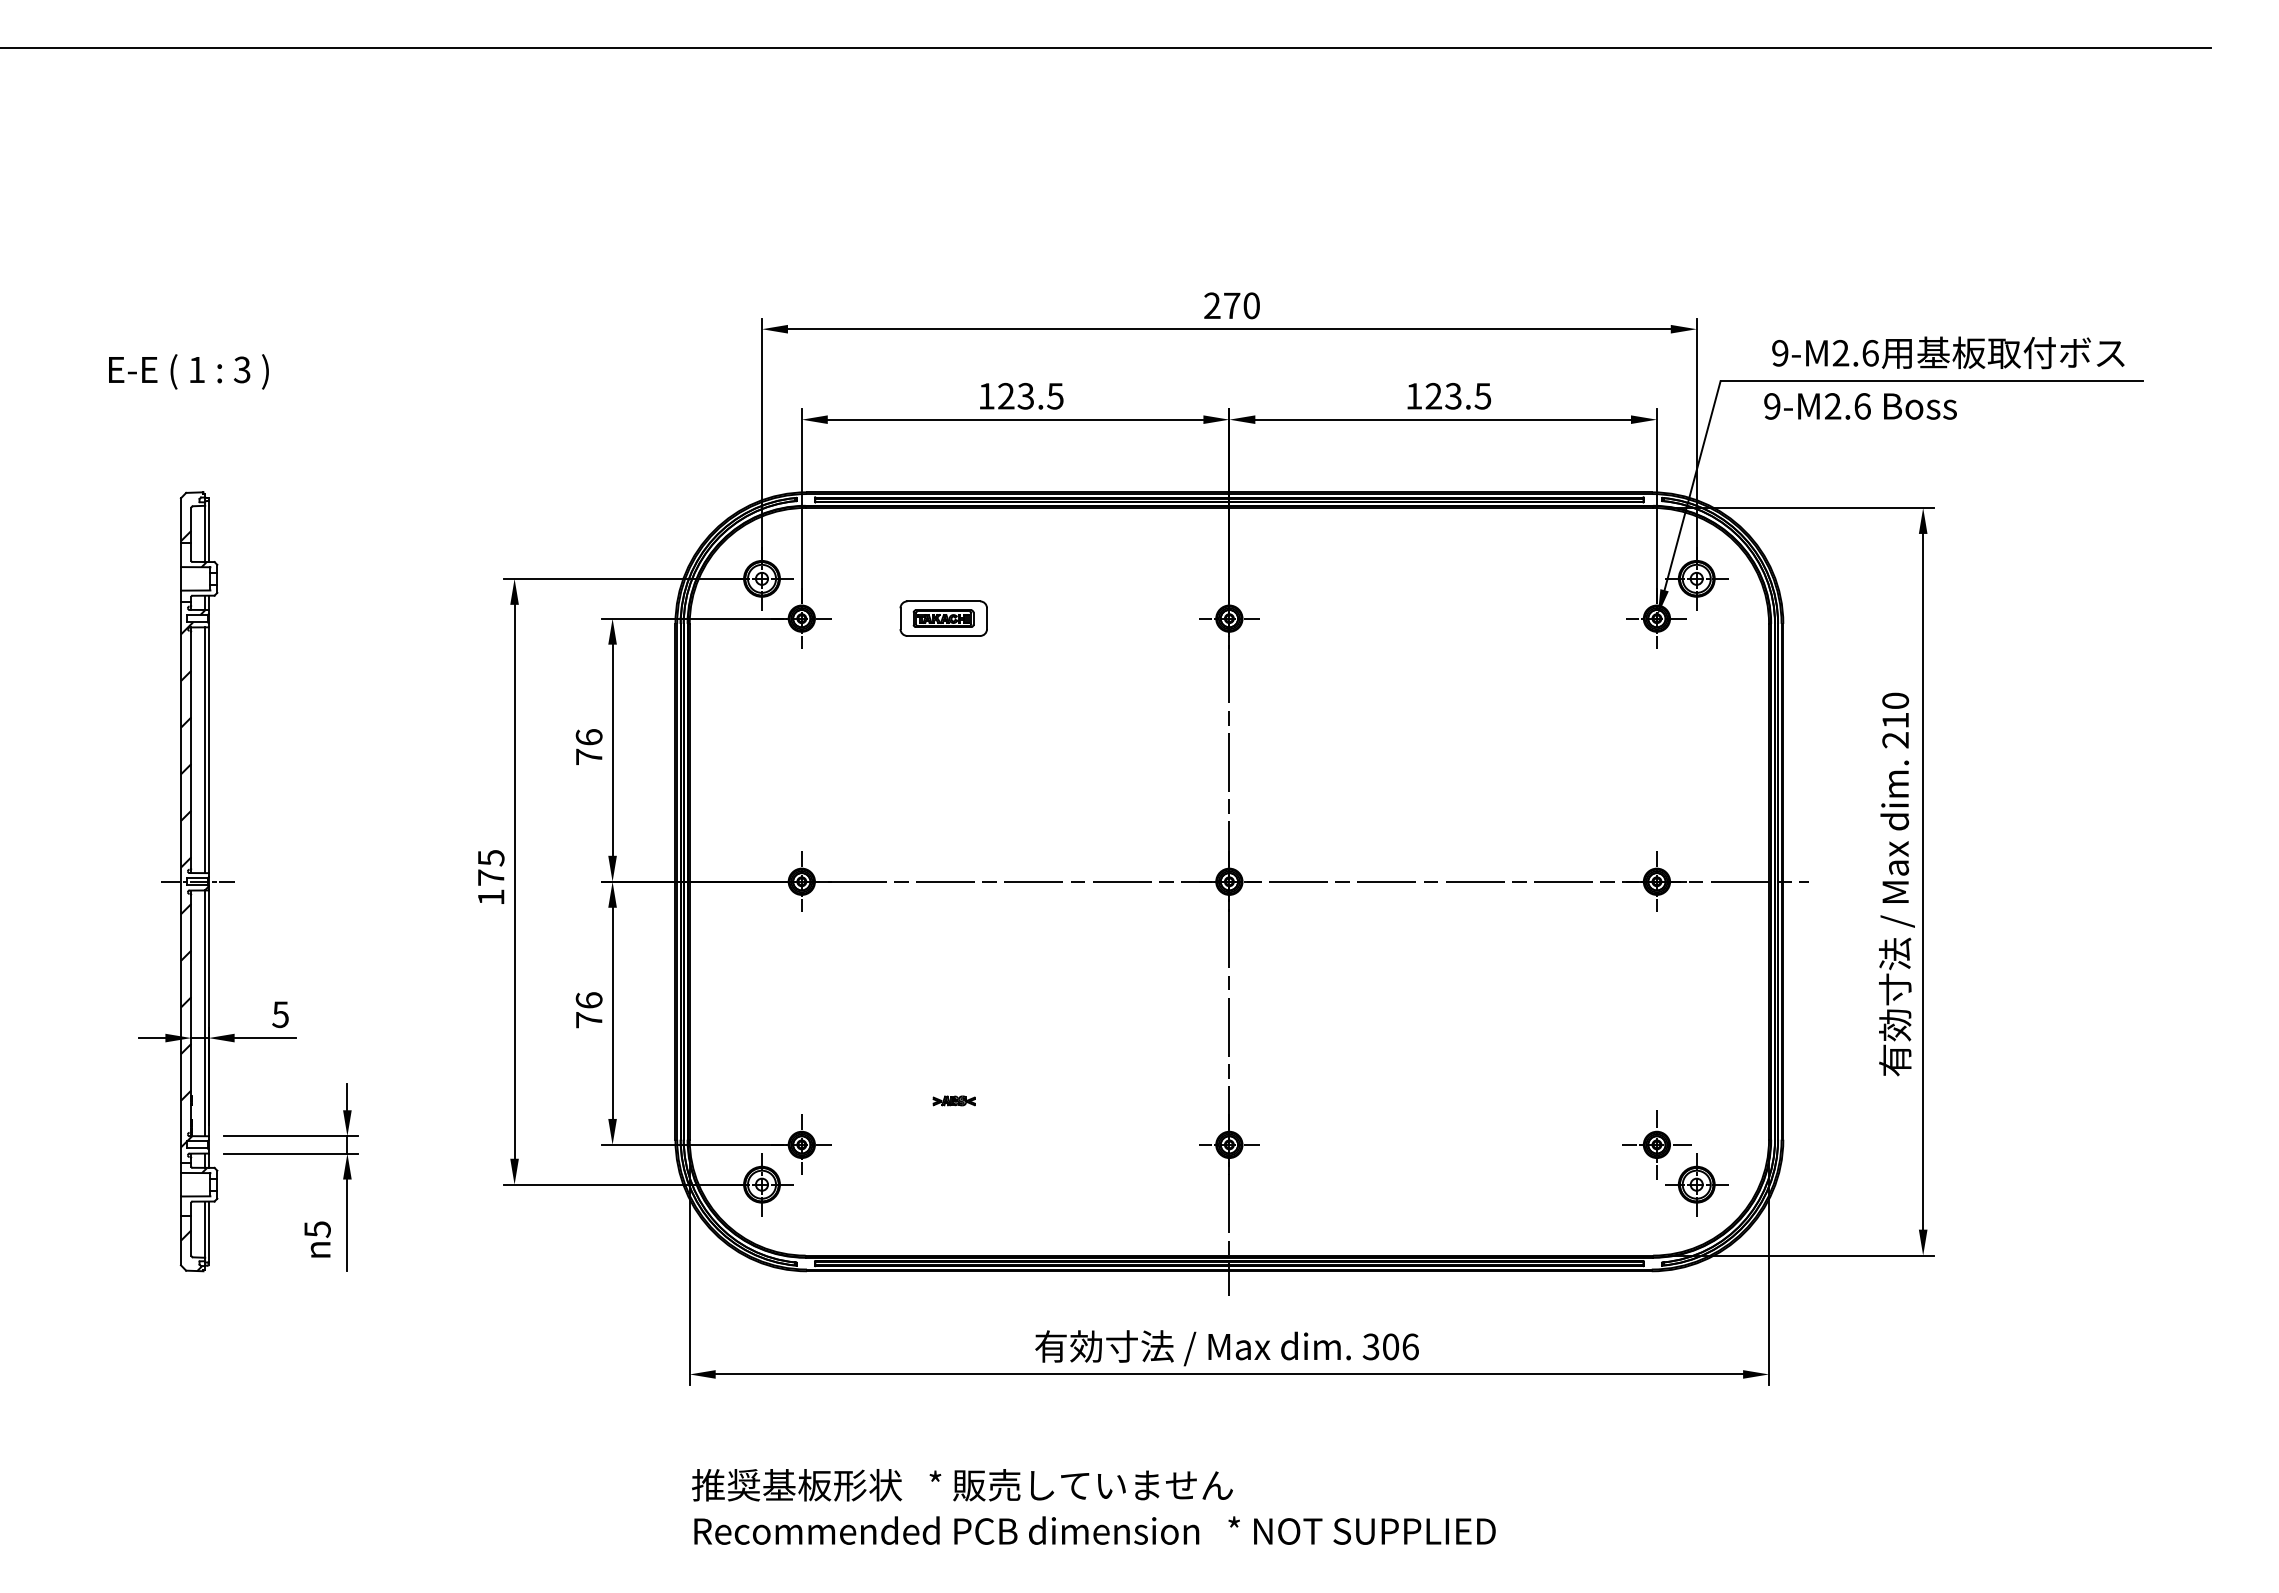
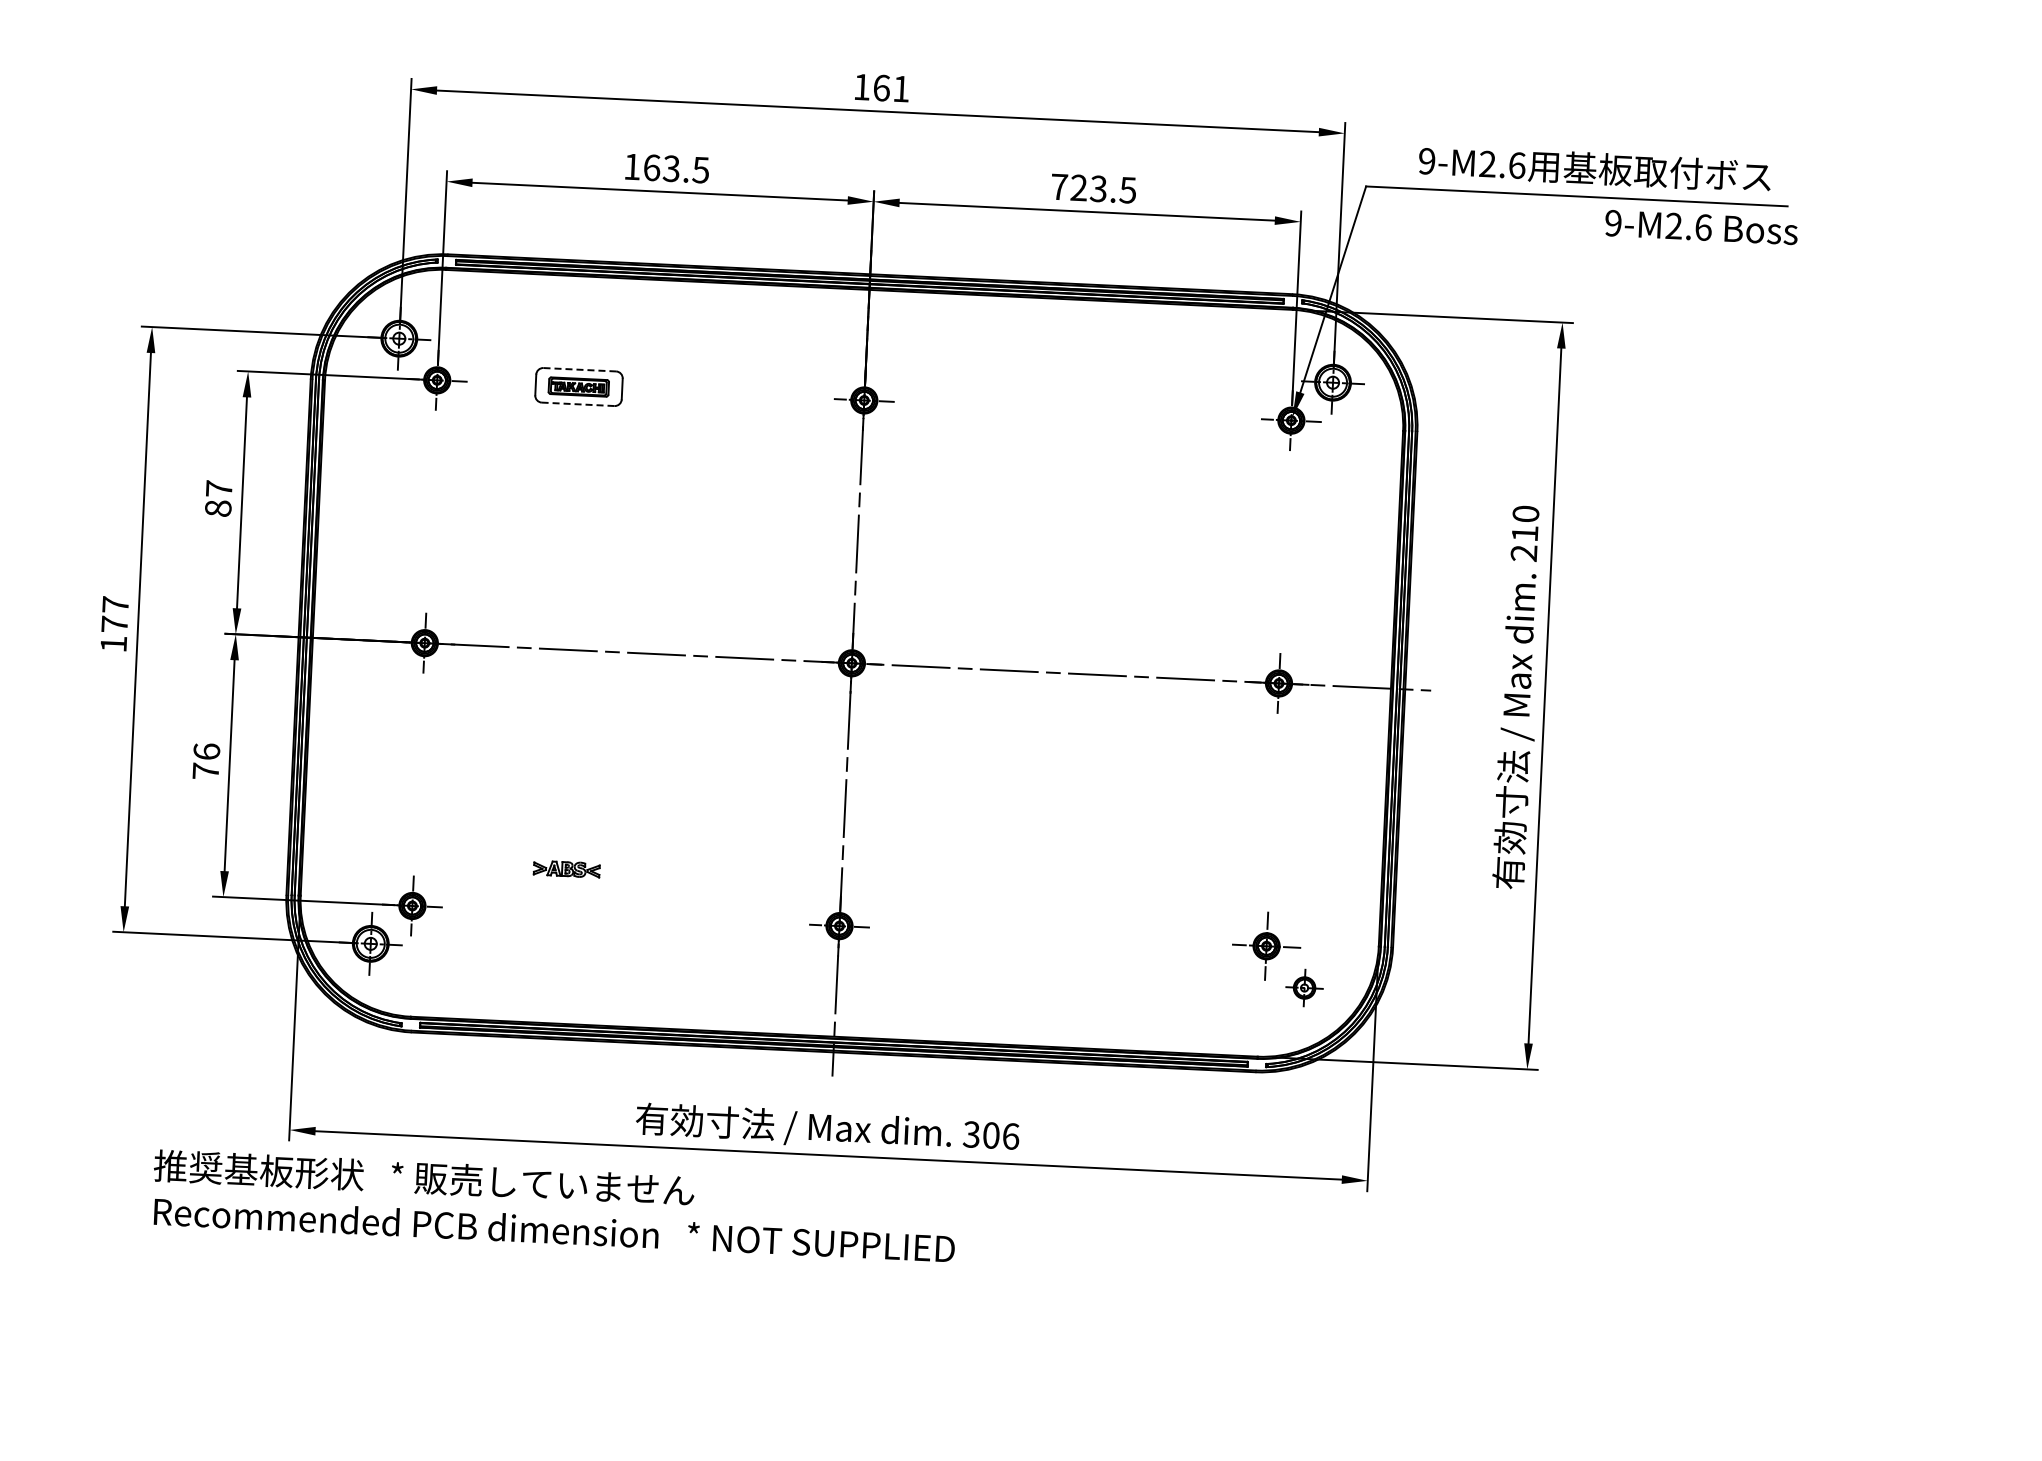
text: (1231, 305) -> (881, 87), 270 -> 161
text: (1006, 395) -> (652, 167), 123.5 -> 163.5
text: (1414, 396) -> (1059, 187), 123.5 -> 723.5
text: (1860, 406) -> (1701, 227), moved
line: (944, 601) -> (580, 369), solid -> dashed
line: (943, 635) -> (577, 403), solid -> dashed
text: (588, 747) -> (218, 498), 76 -> 87
text: (491, 857) -> (115, 604), 175 -> 177
part: (953, 1100) -> (566, 868), size x1.6
part: (1696, 1184) -> (1304, 987), size x0.6
text: (1093, 1506) -> (554, 1205), moved

